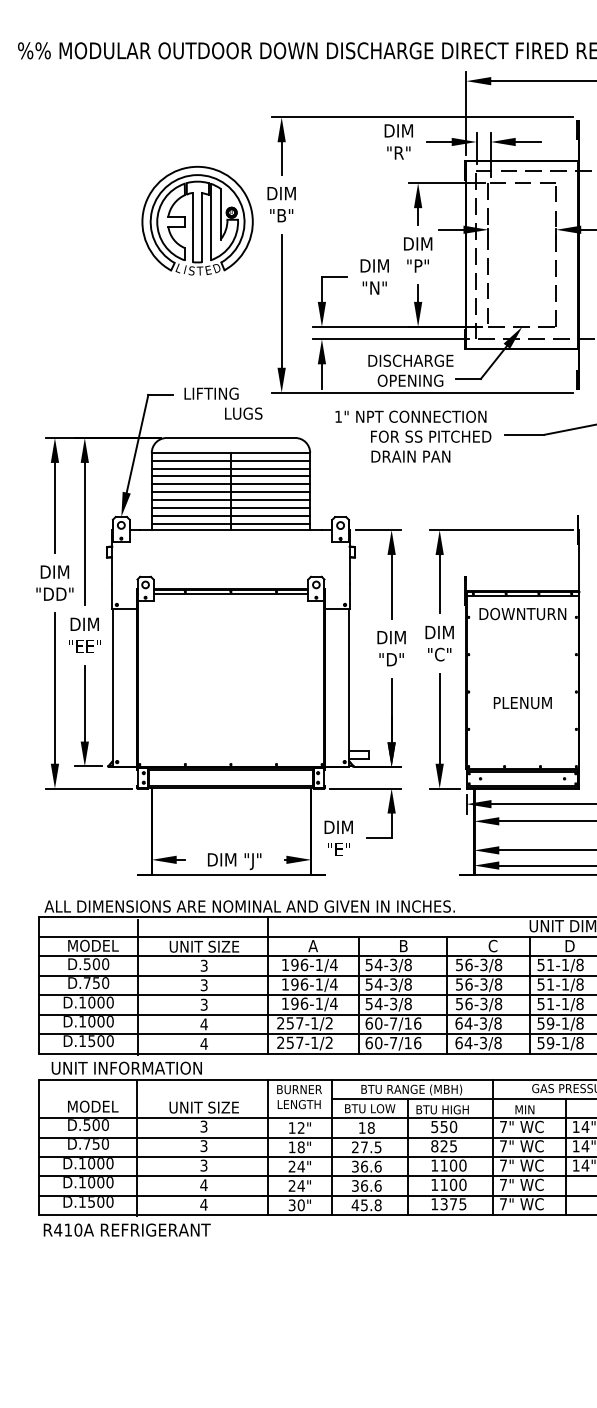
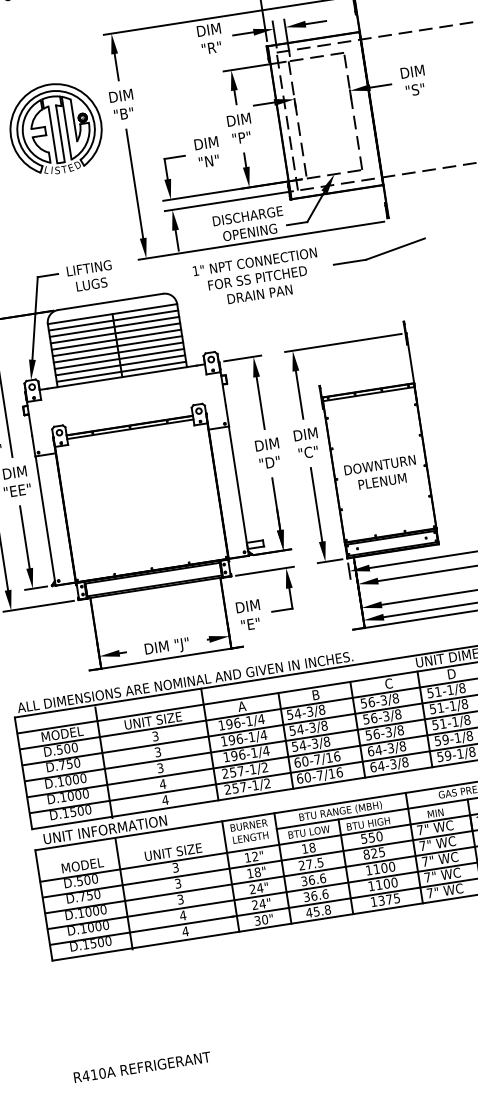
text: (243, 413) -> (91, 284), moved
text: (431, 436) -> (257, 277), moved
text: (522, 614) -> (379, 465), moved
text: (126, 1229) -> (141, 1066), moved

